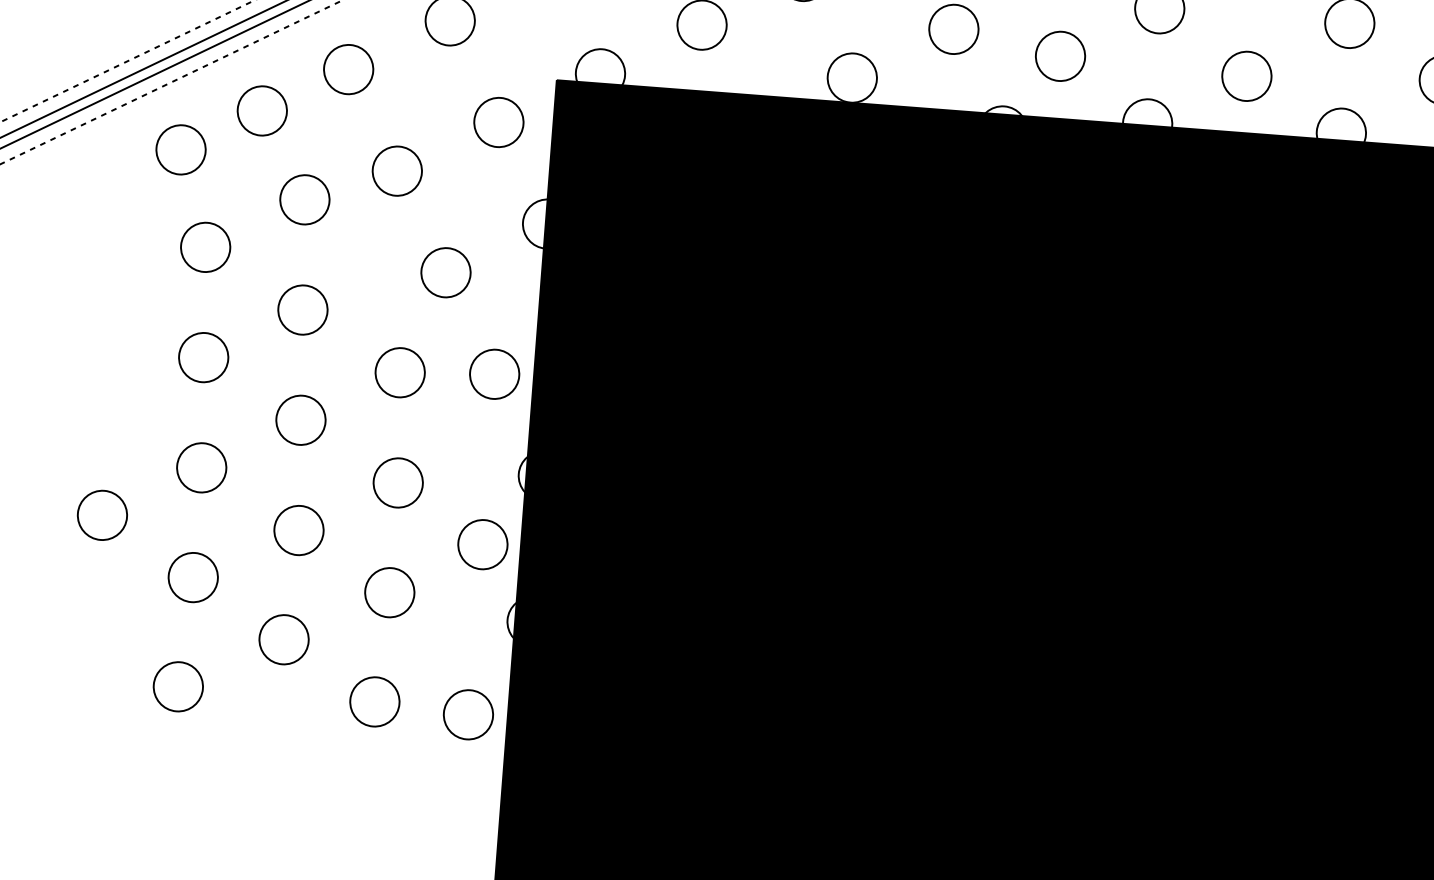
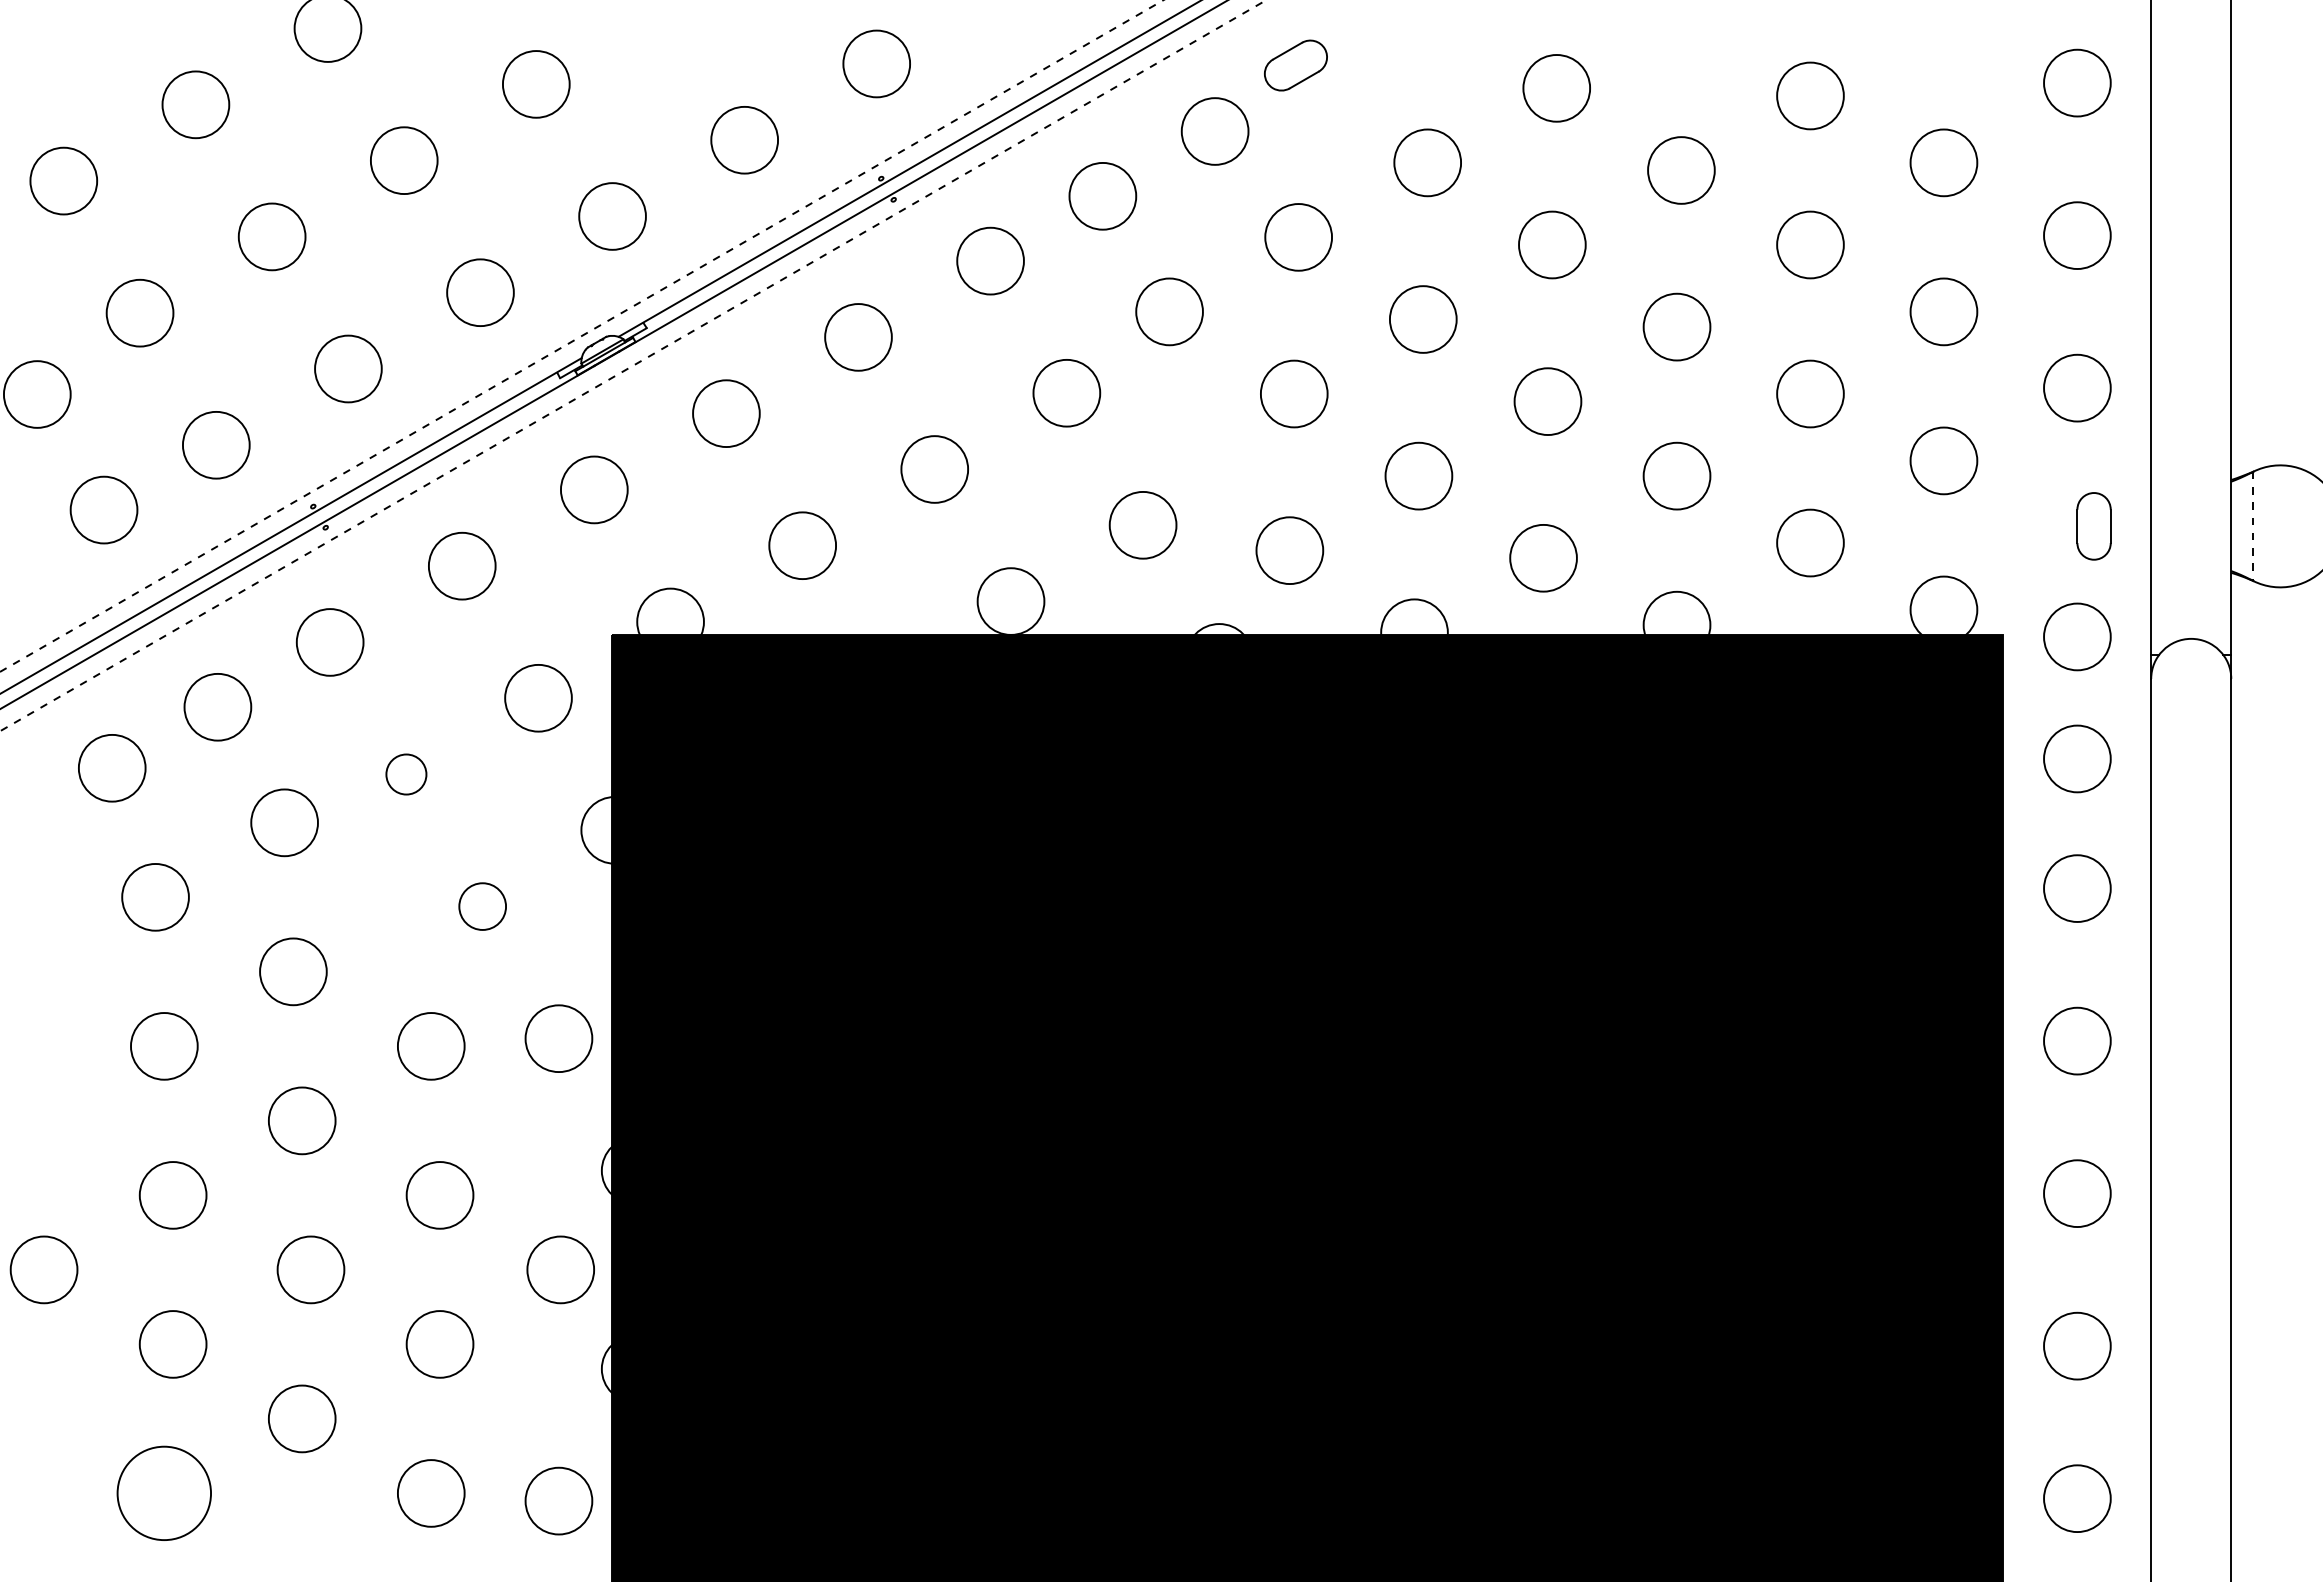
circle: (397, 171) -> (406, 774), size x0.6
circle: (445, 272) -> (482, 906), size x0.7
circle: (178, 686) -> (164, 1493), size x1.4

